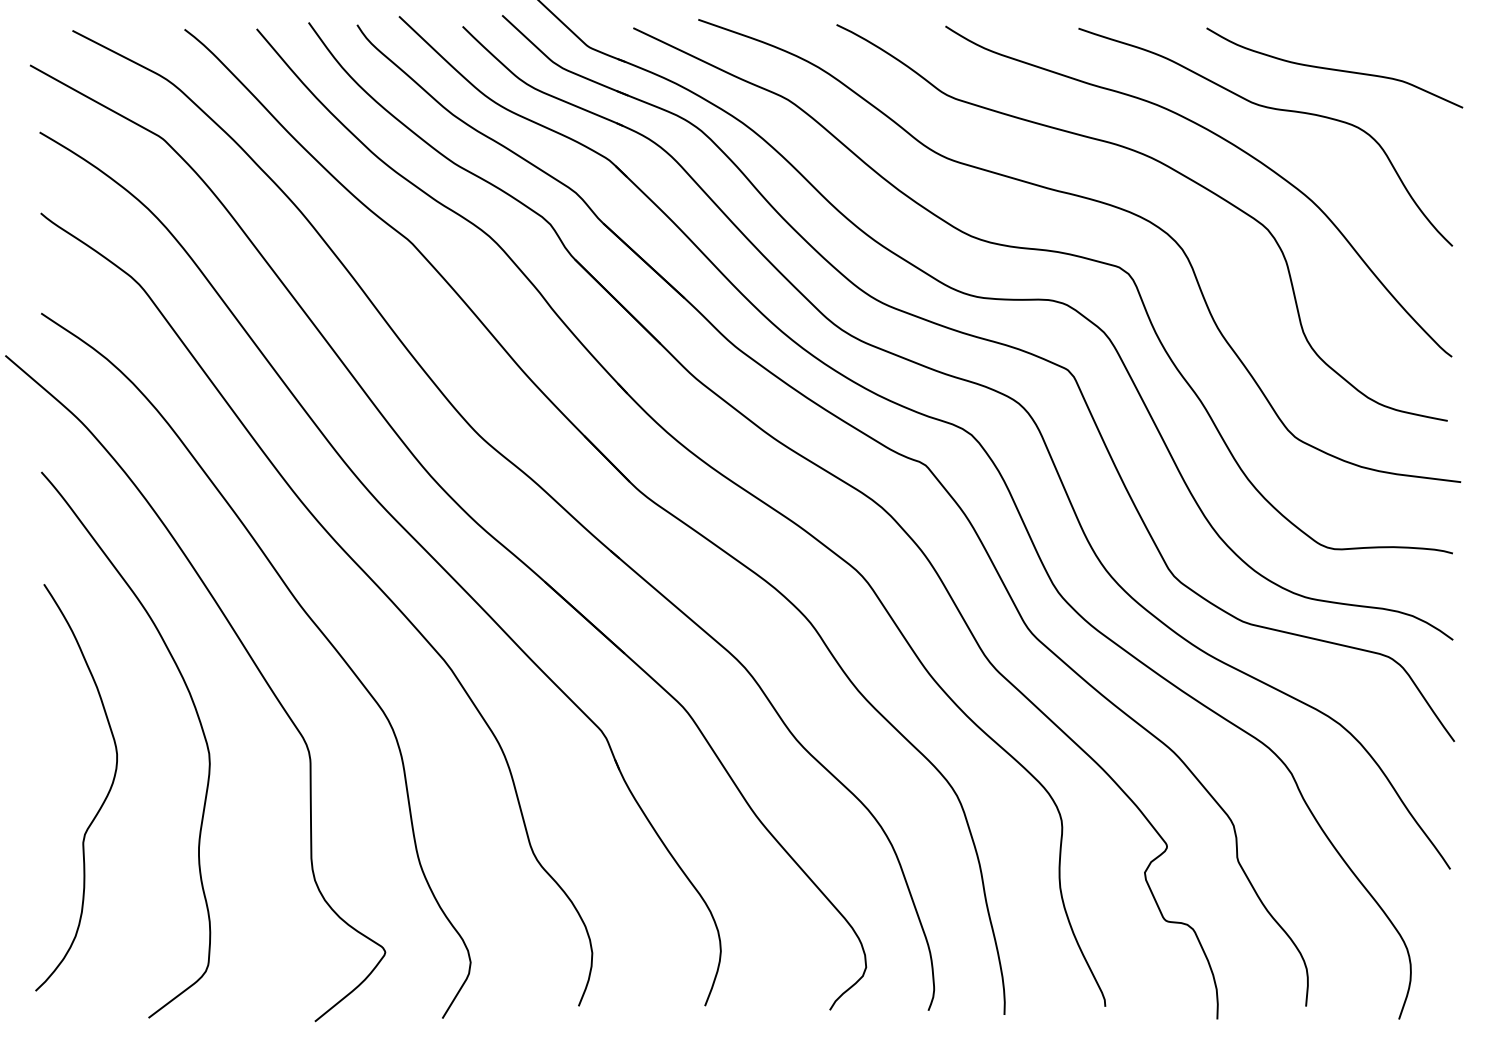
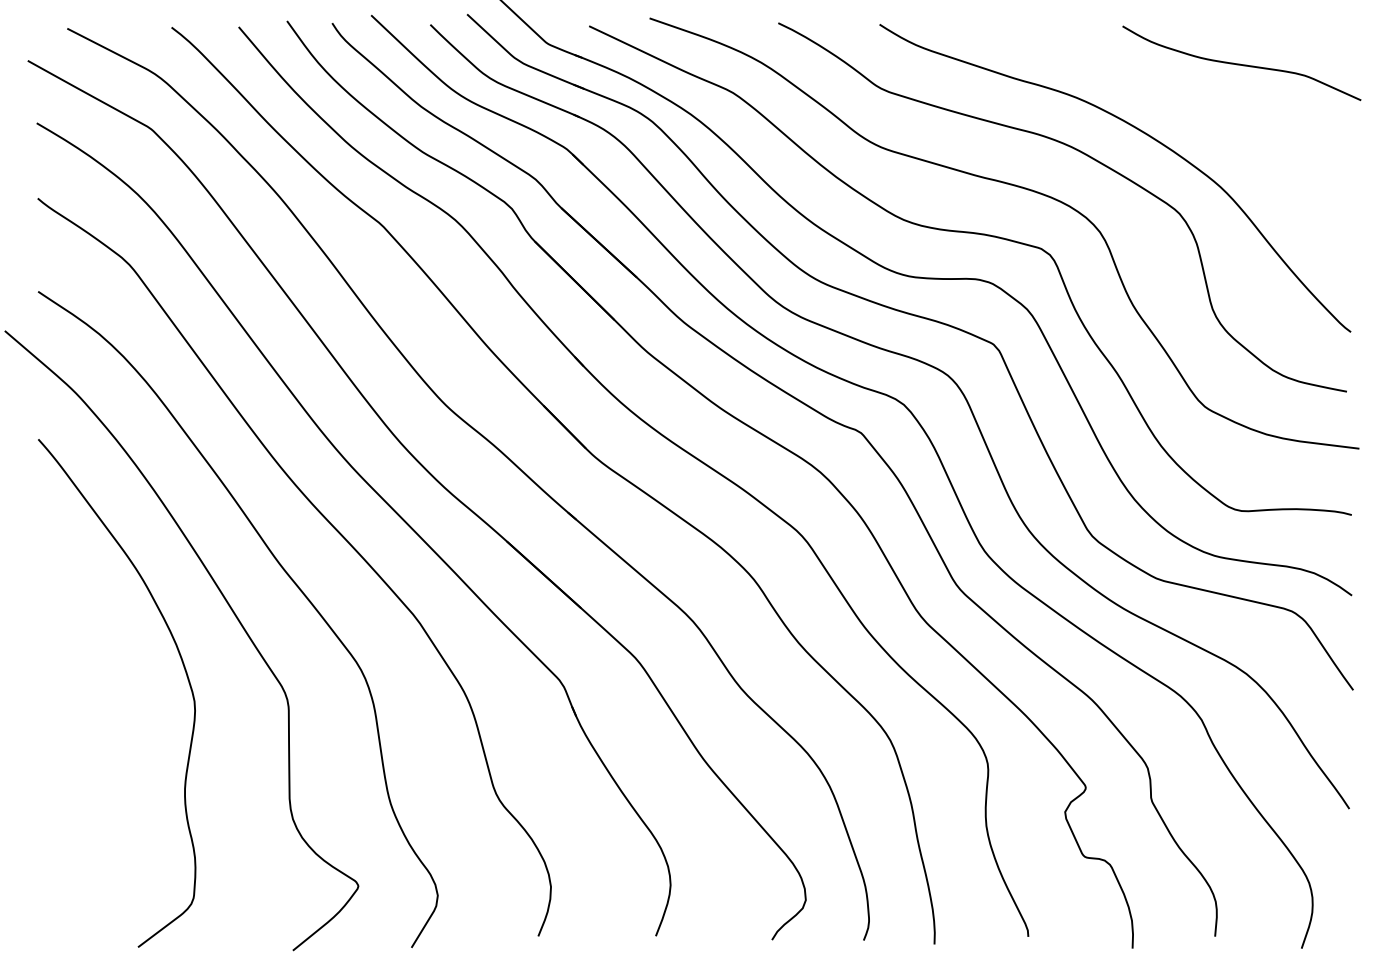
curve: (1268, 109) -> (1180, 101), removed
curve: (100, 805) -> (93, 749), removed

